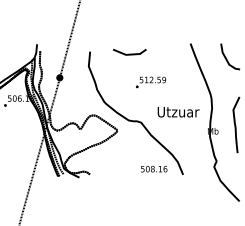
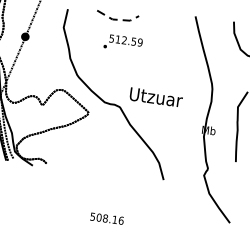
line: (130, 54) -> (118, 19), solid -> dashed
text: (151, 82) -> (123, 43), moved
text: (178, 111) -> (156, 96), moved
text: (154, 169) -> (107, 219), moved

